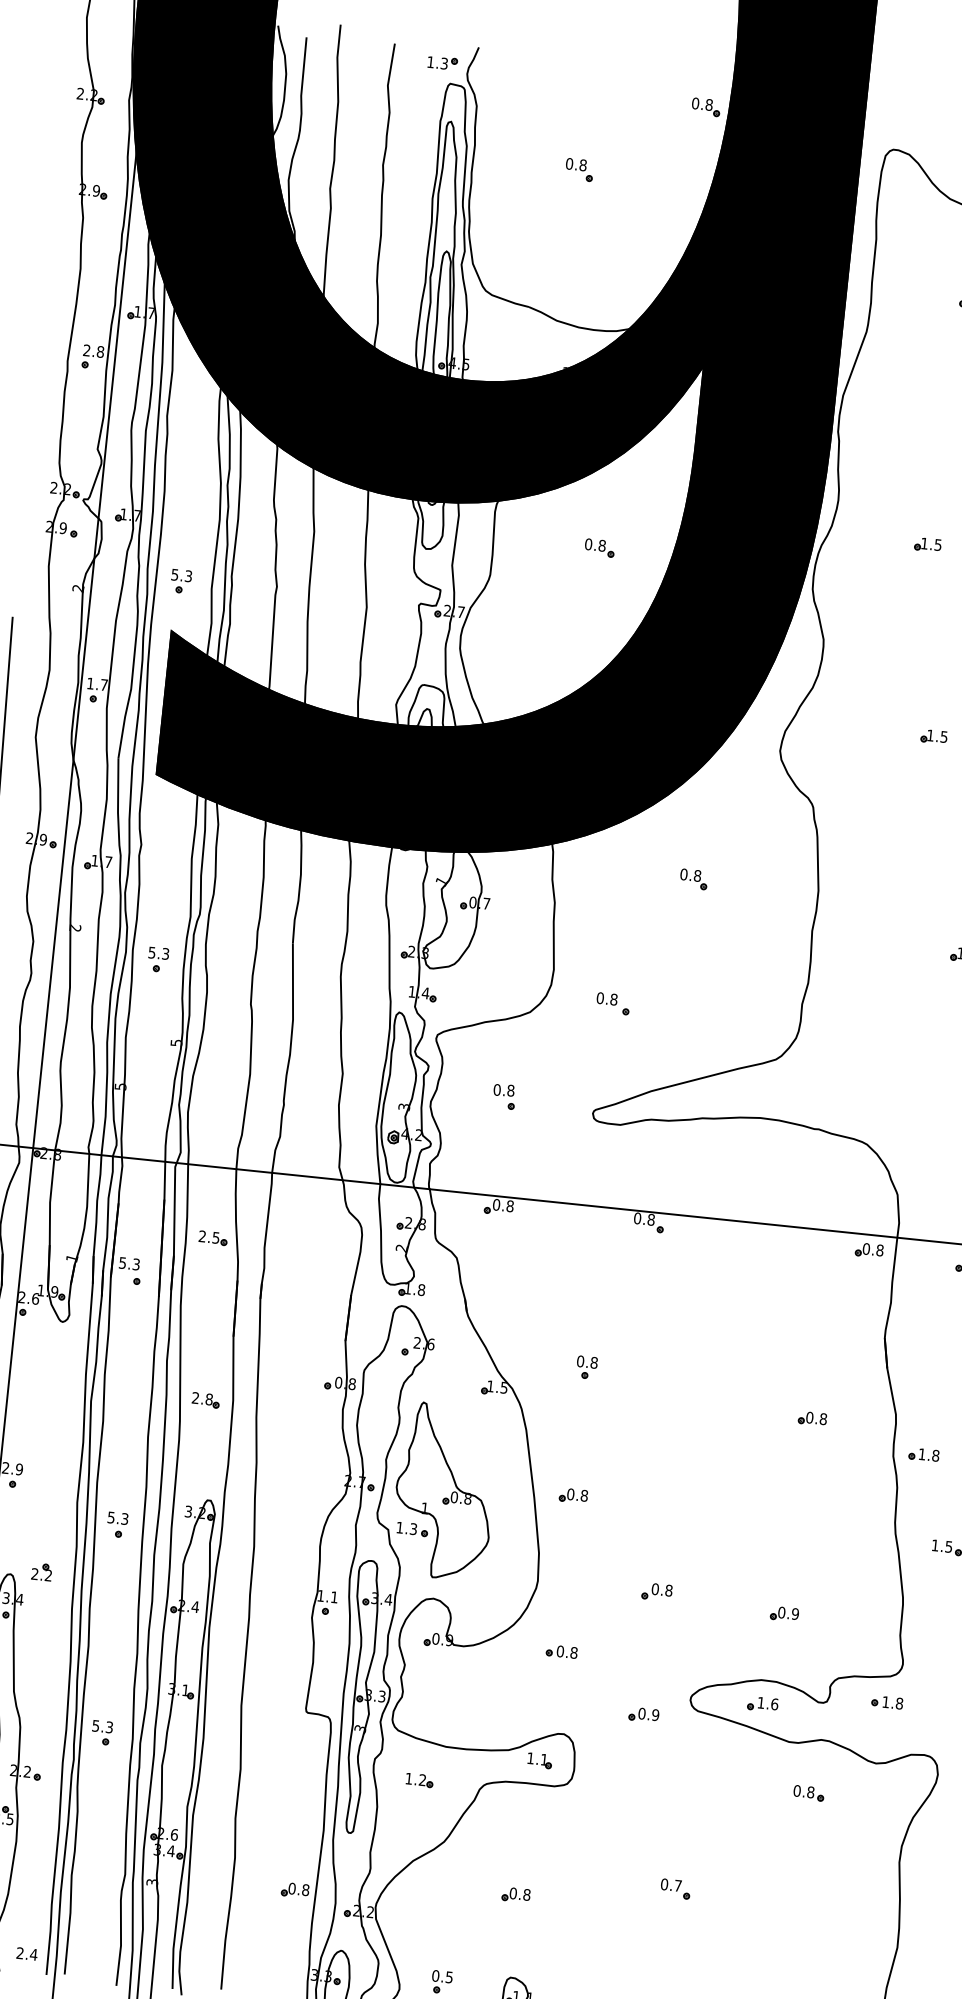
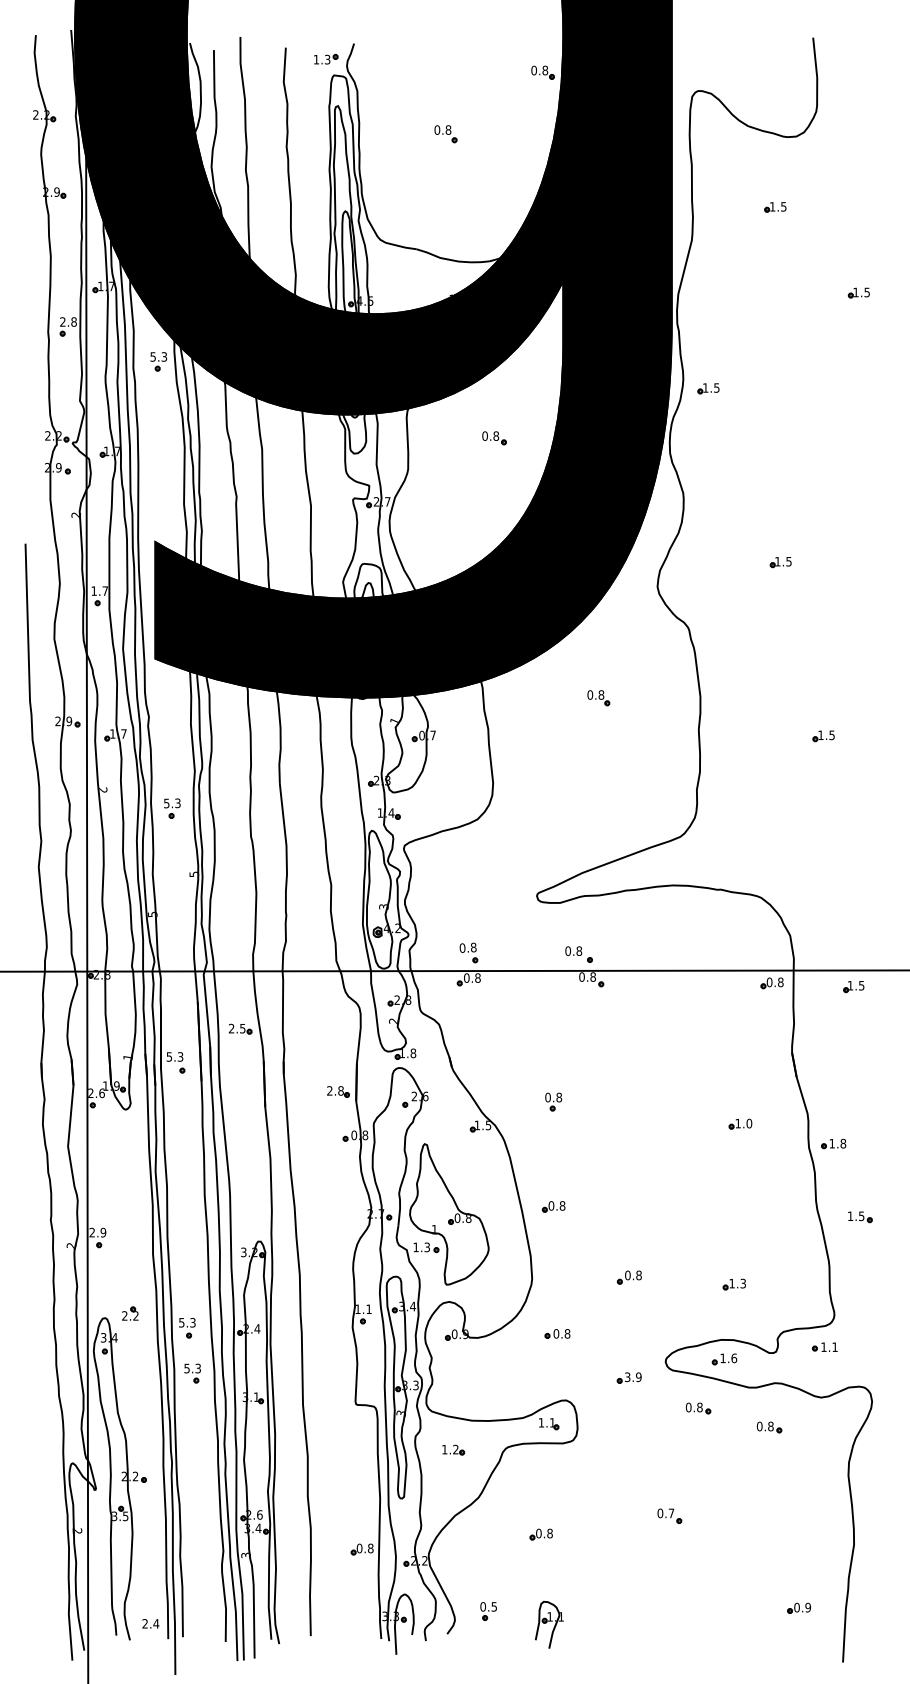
part: (927, 544) -> (708, 388), moved
part: (180, 581) -> (158, 361), moved
part: (612, 1003) -> (578, 954), moved
part: (503, 1096) -> (468, 952), moved
part: (206, 1399) -> (338, 1091), moved
text: (816, 1418) -> (743, 1123), 0.8 -> 1.0
part: (117, 1525) -> (187, 1328), moved
text: (788, 1613) -> (737, 1283), 0.9 -> 1.3
text: (898, 1702) -> (834, 1346), 1.8 -> 1.1
text: (641, 1714) -> (627, 1377), 0.9 -> 3.9
part: (101, 1732) -> (192, 1373), moved
part: (724, 1761) -> (698, 1408), added

